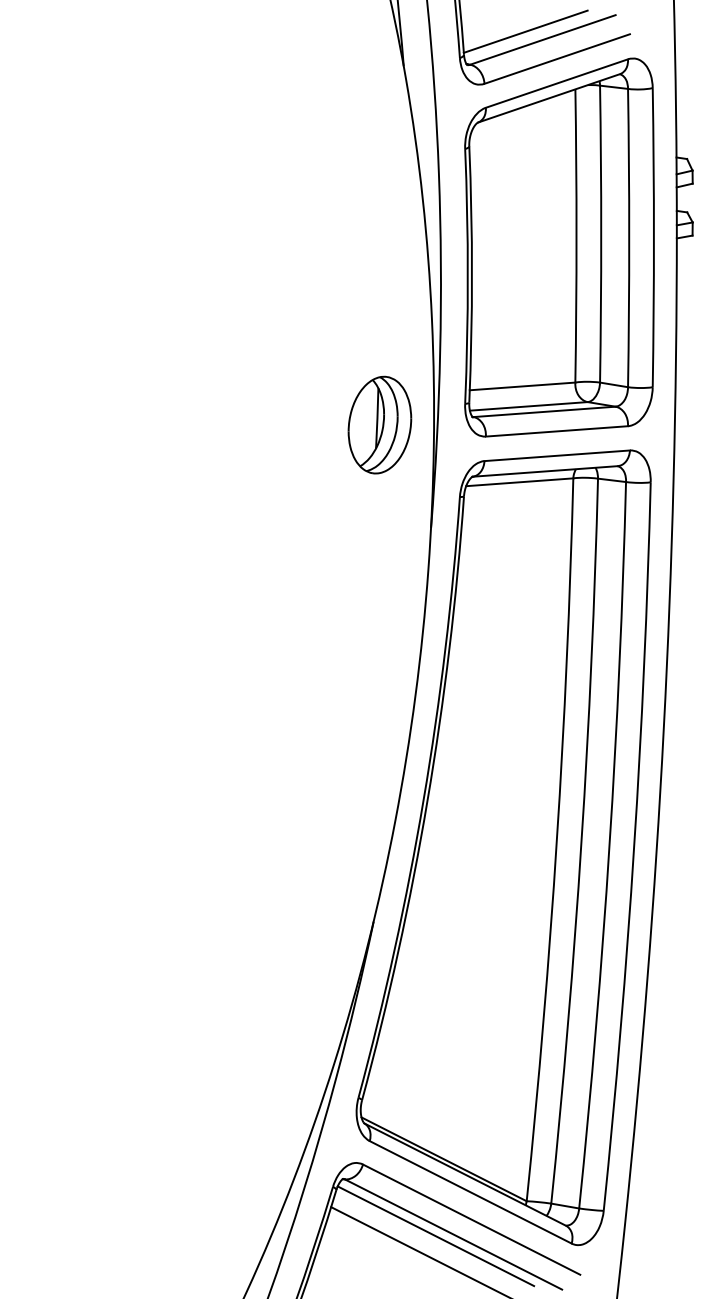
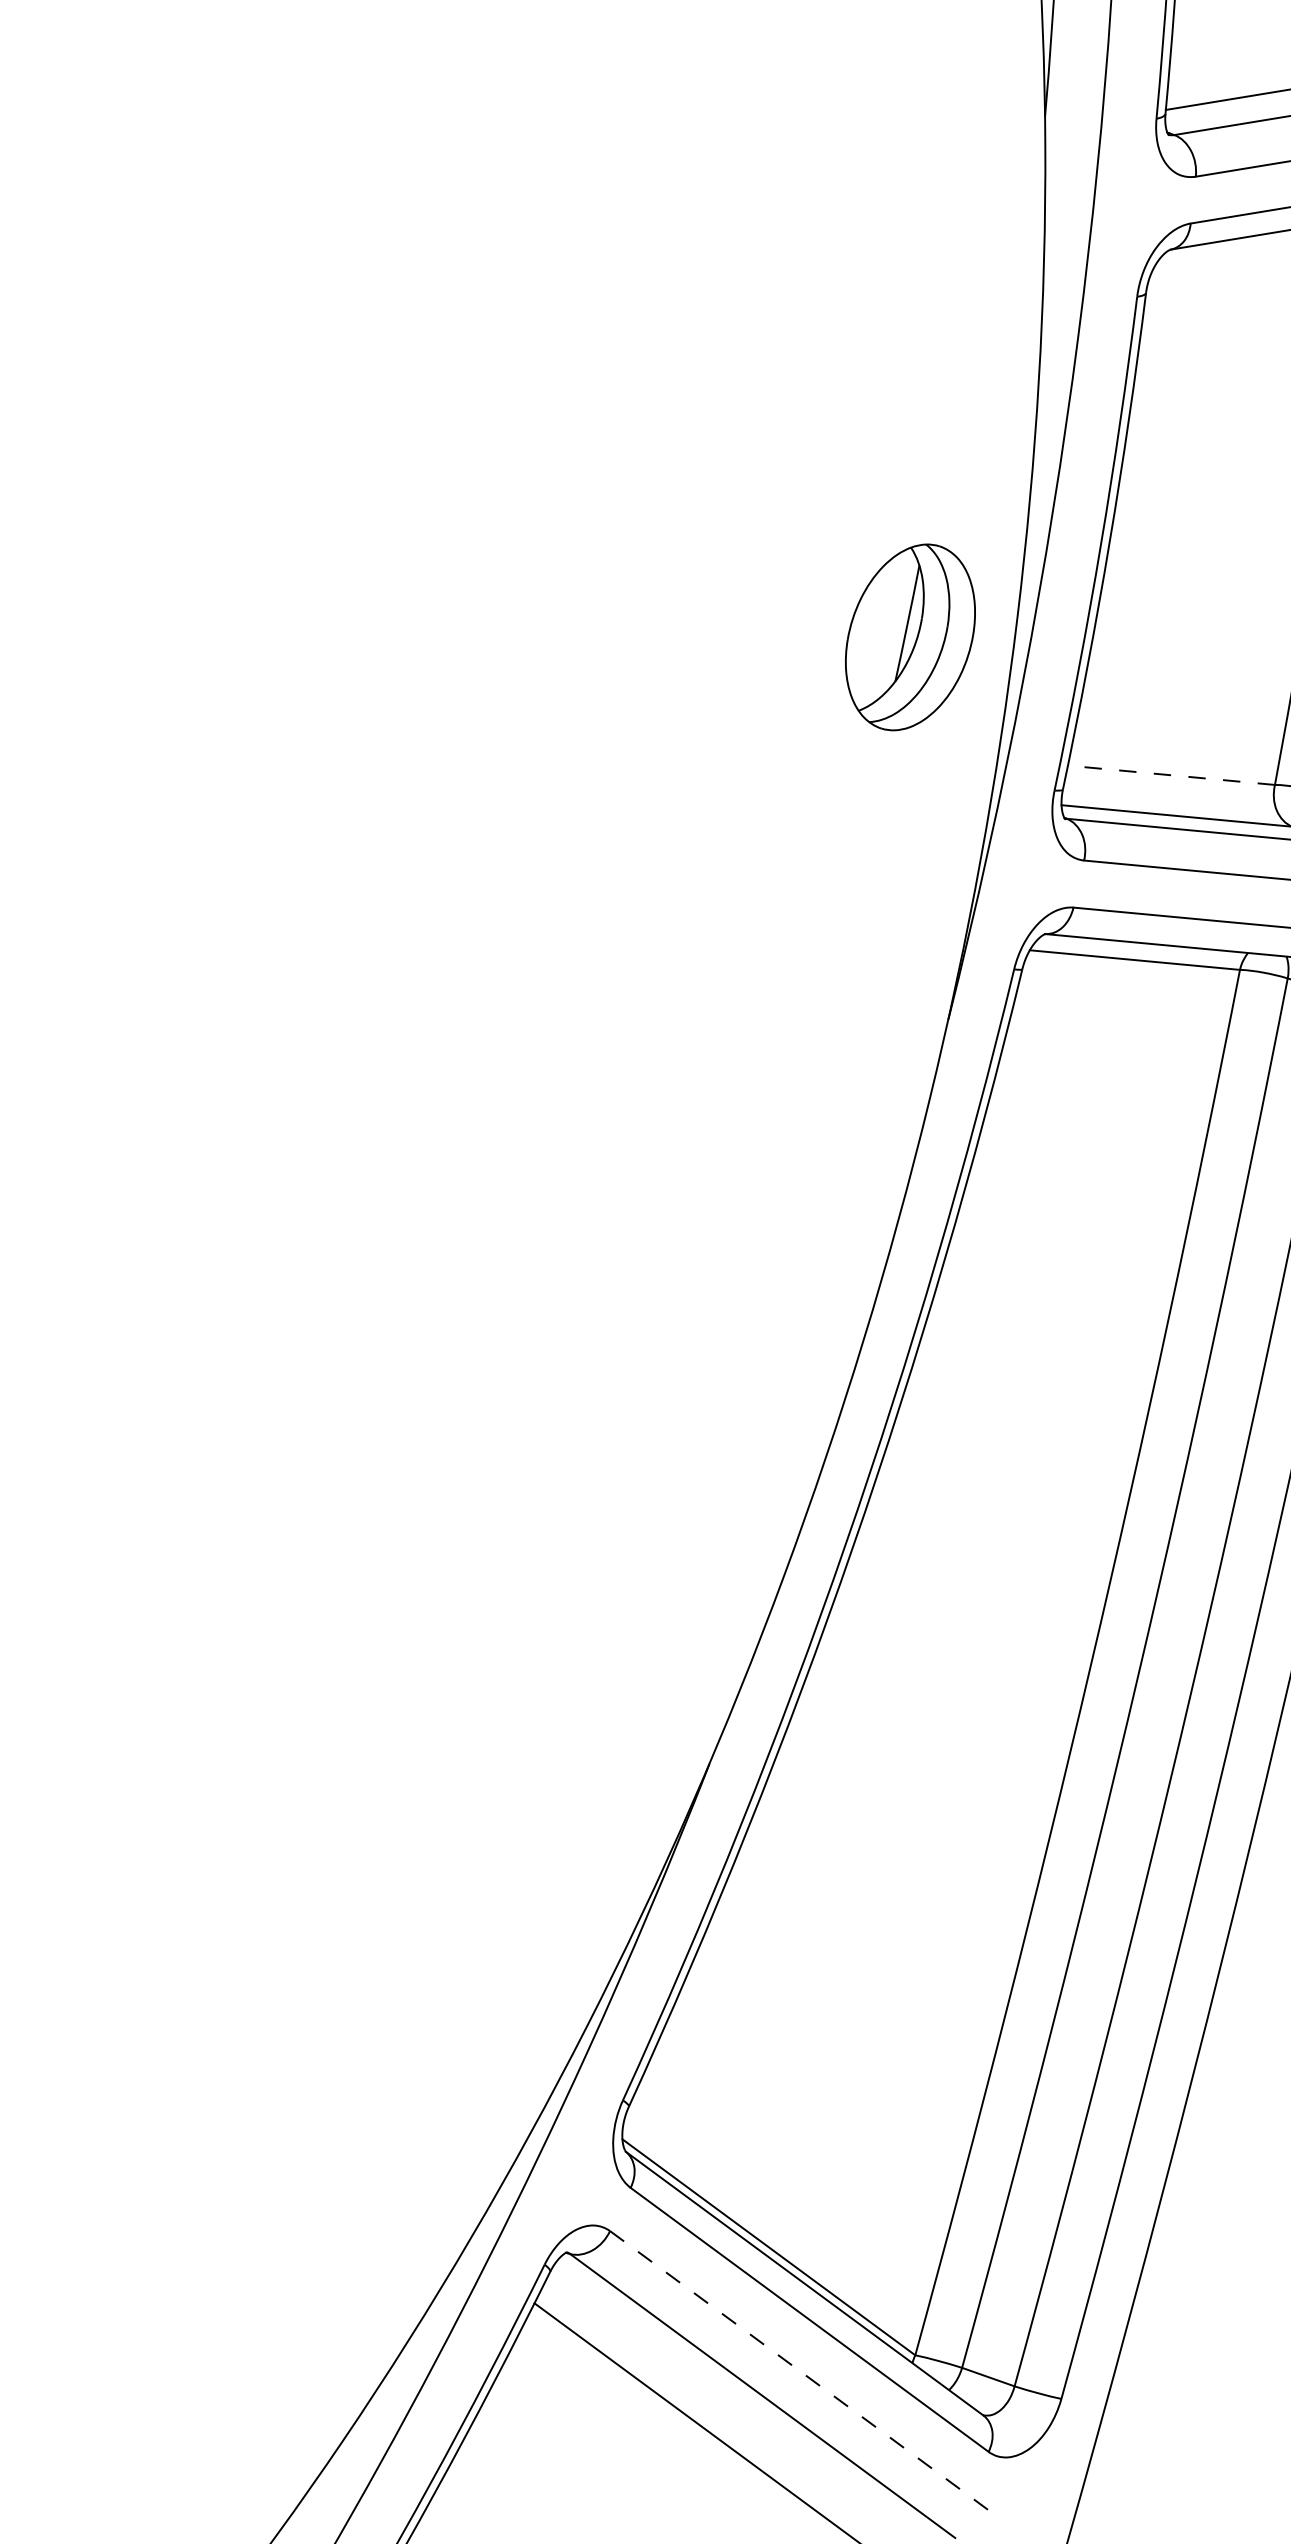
line: (522, 386) -> (1171, 775), solid -> dashed
part: (379, 424) -> (909, 636), moved
line: (471, 1219) -> (802, 2372), solid -> dashed
line: (435, 1236) -> (727, 2394), removed

